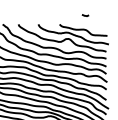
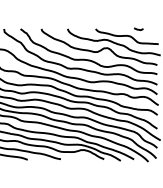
curve: (85, 15) -> (138, 29), moved

